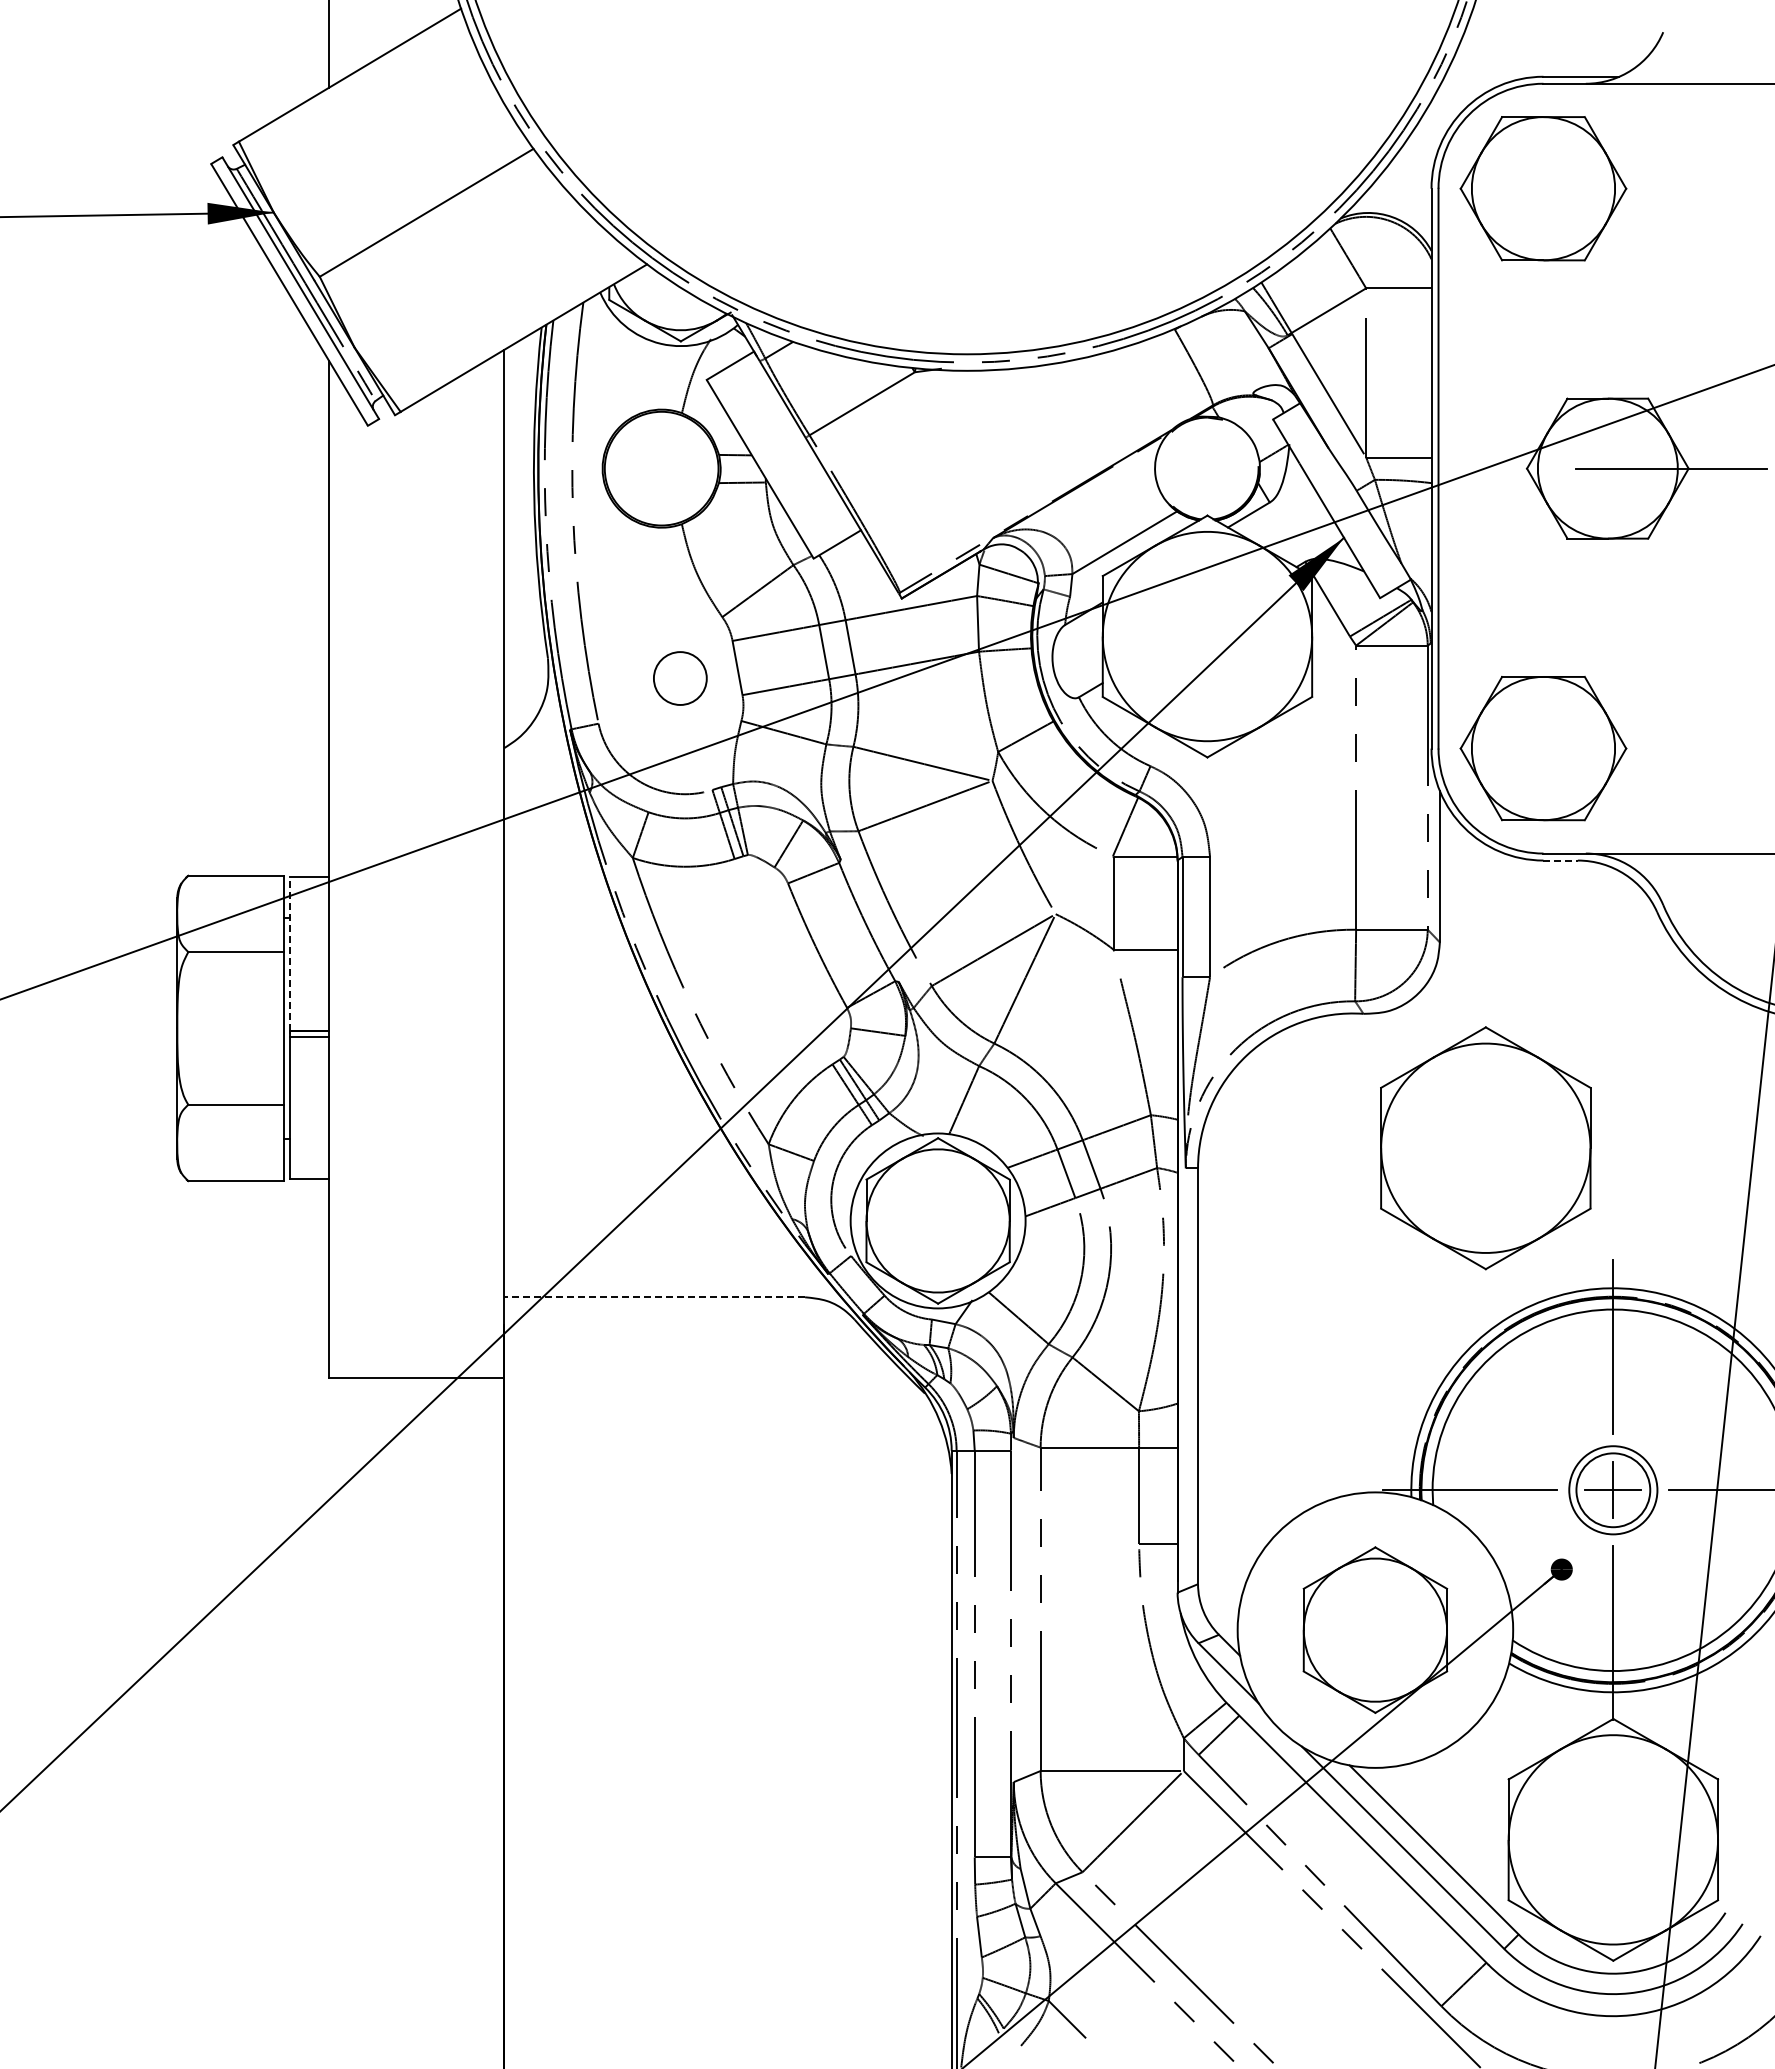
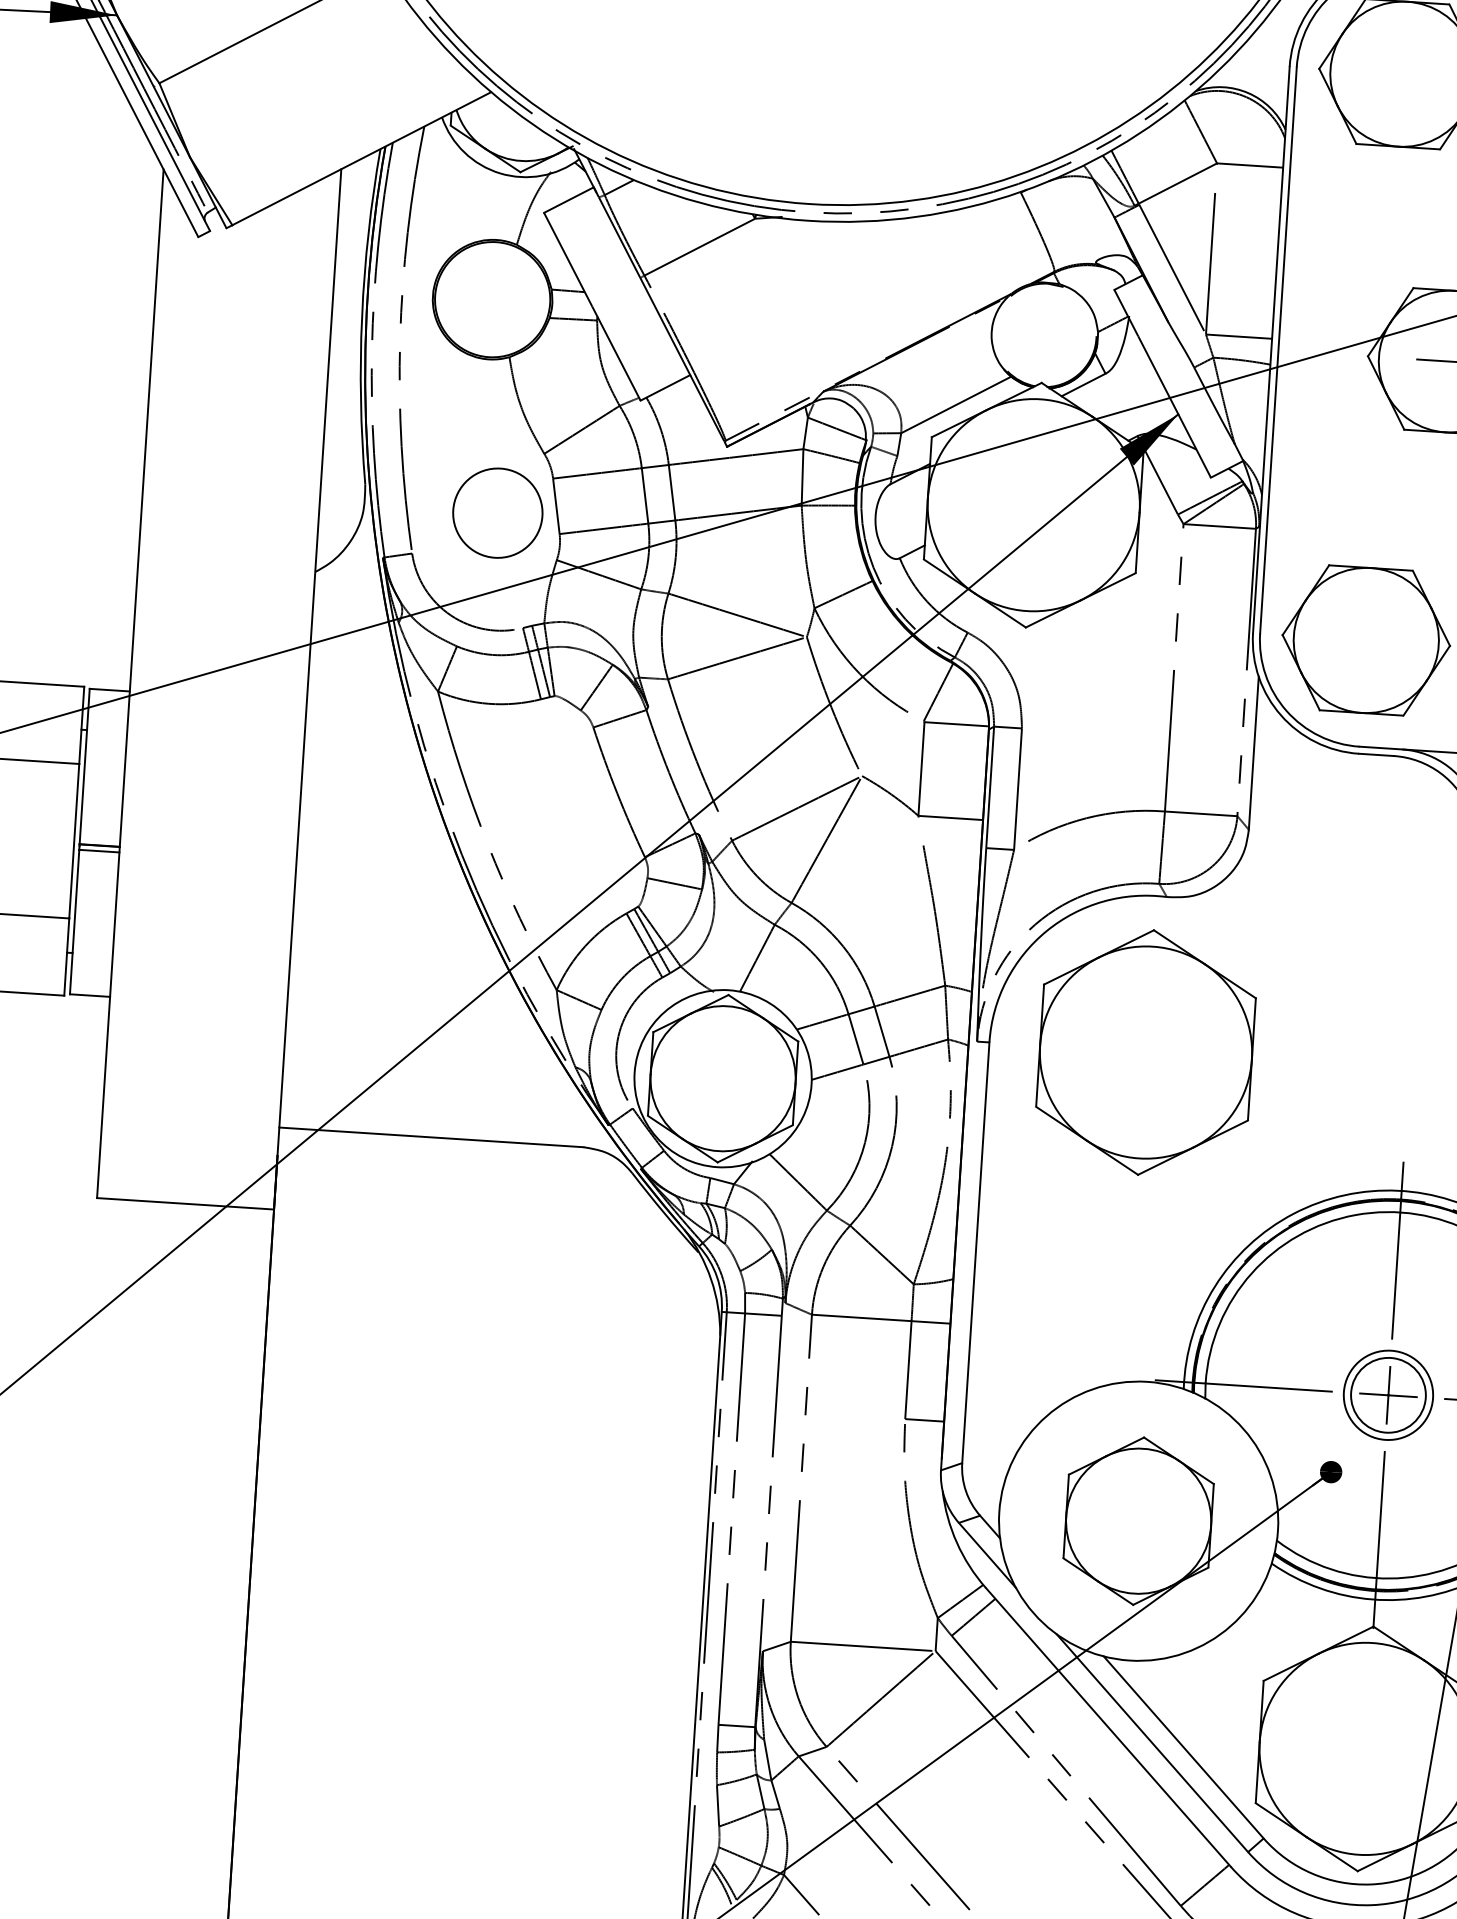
circle: (680, 678) -> (497, 513), size x1.67
line: (1561, 860) -> (1377, 754), dashed -> solid
line: (289, 954) -> (84, 766), dashed -> solid
part: (1485, 1148) -> (1145, 1052), moved
line: (654, 1297) -> (431, 1137), dashed -> solid

